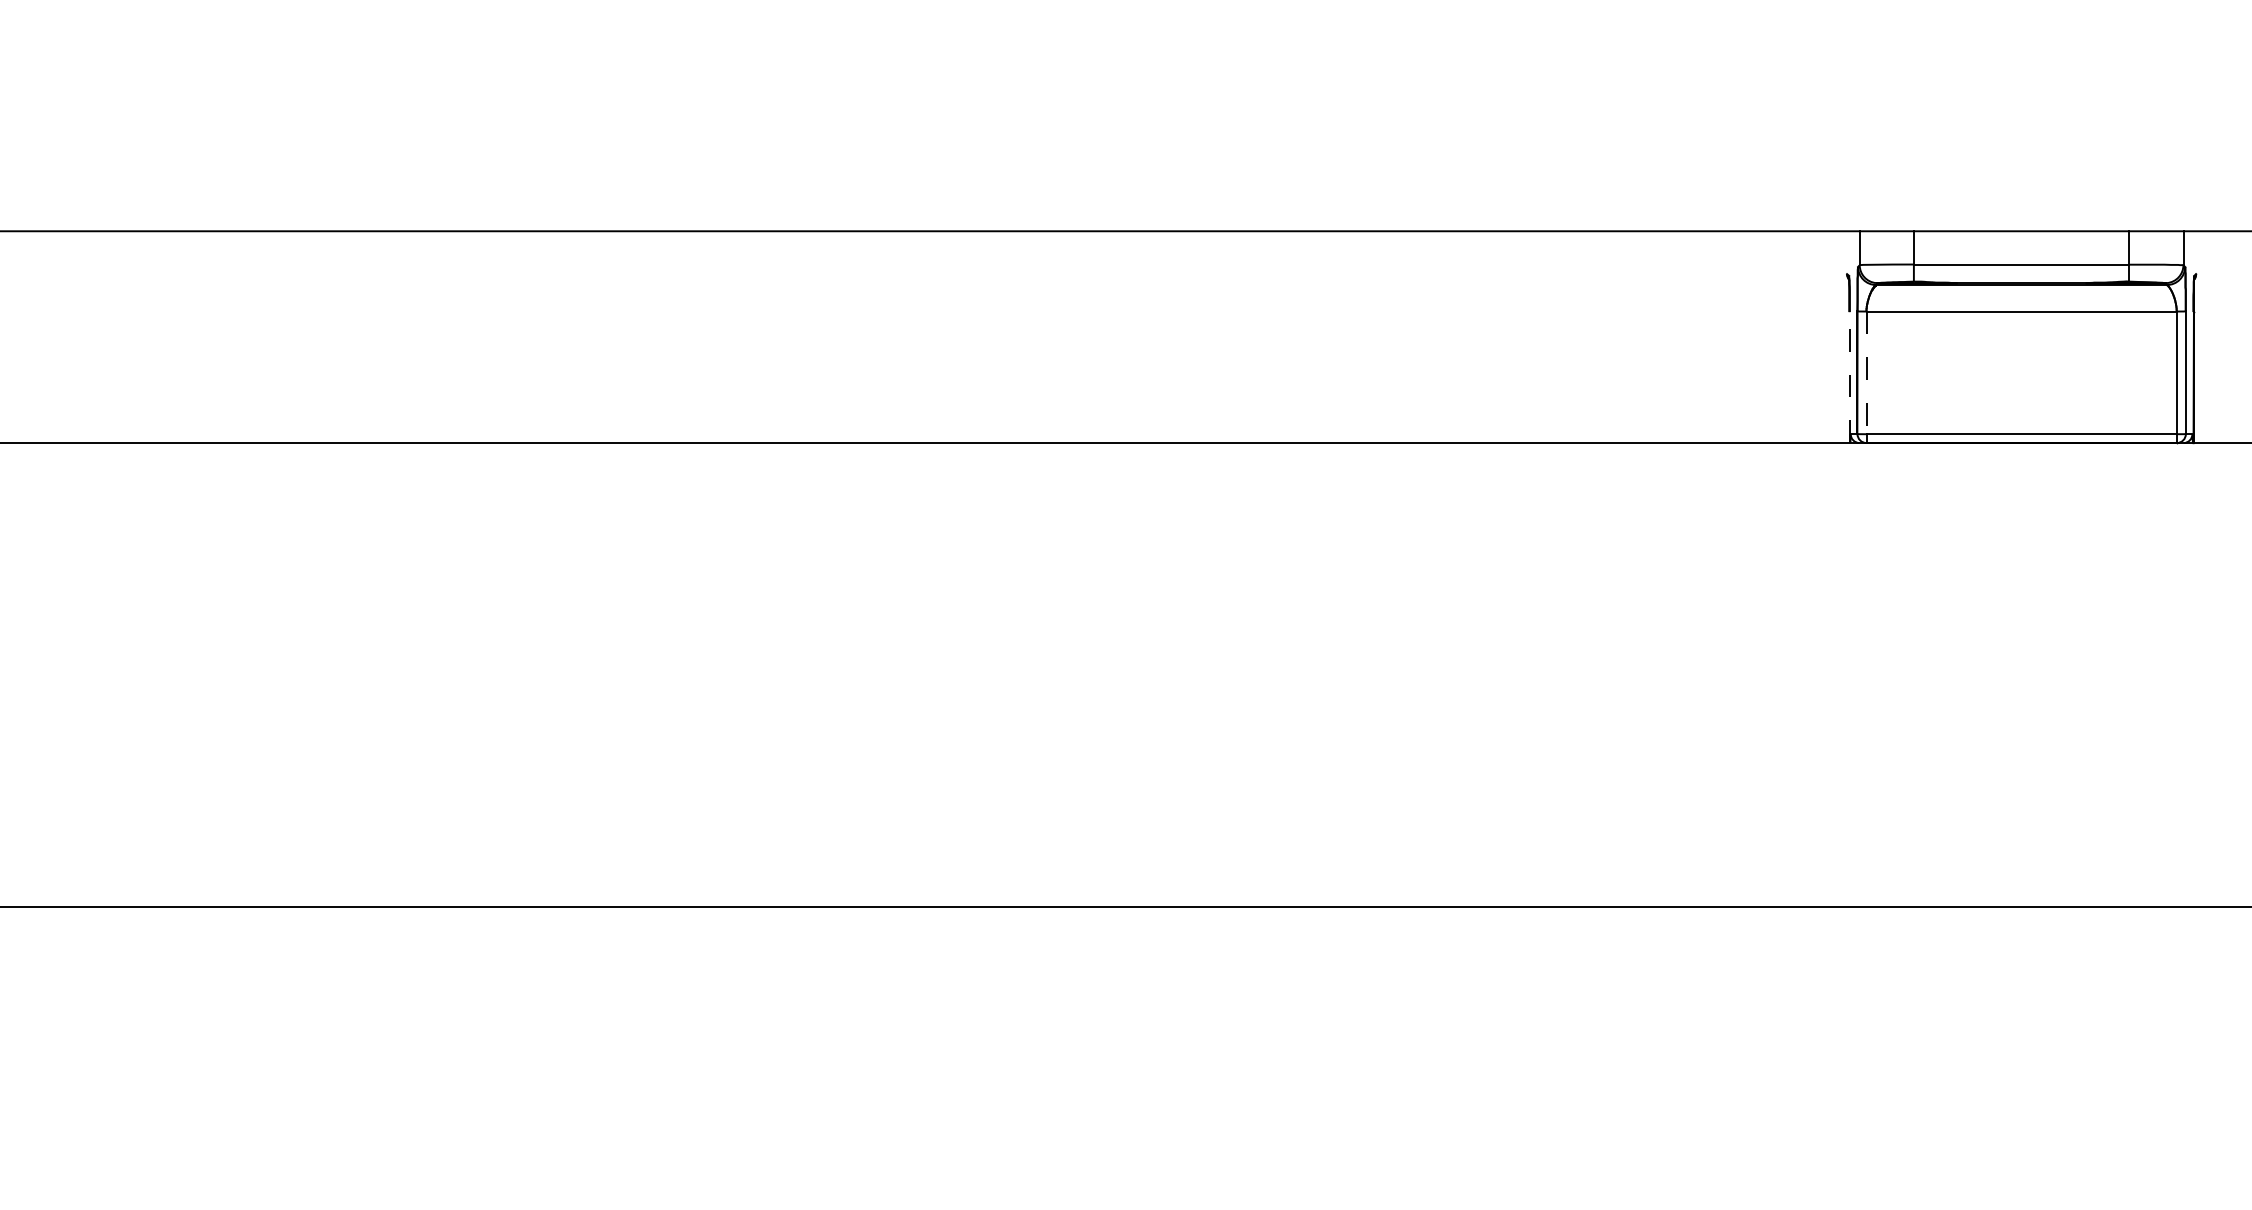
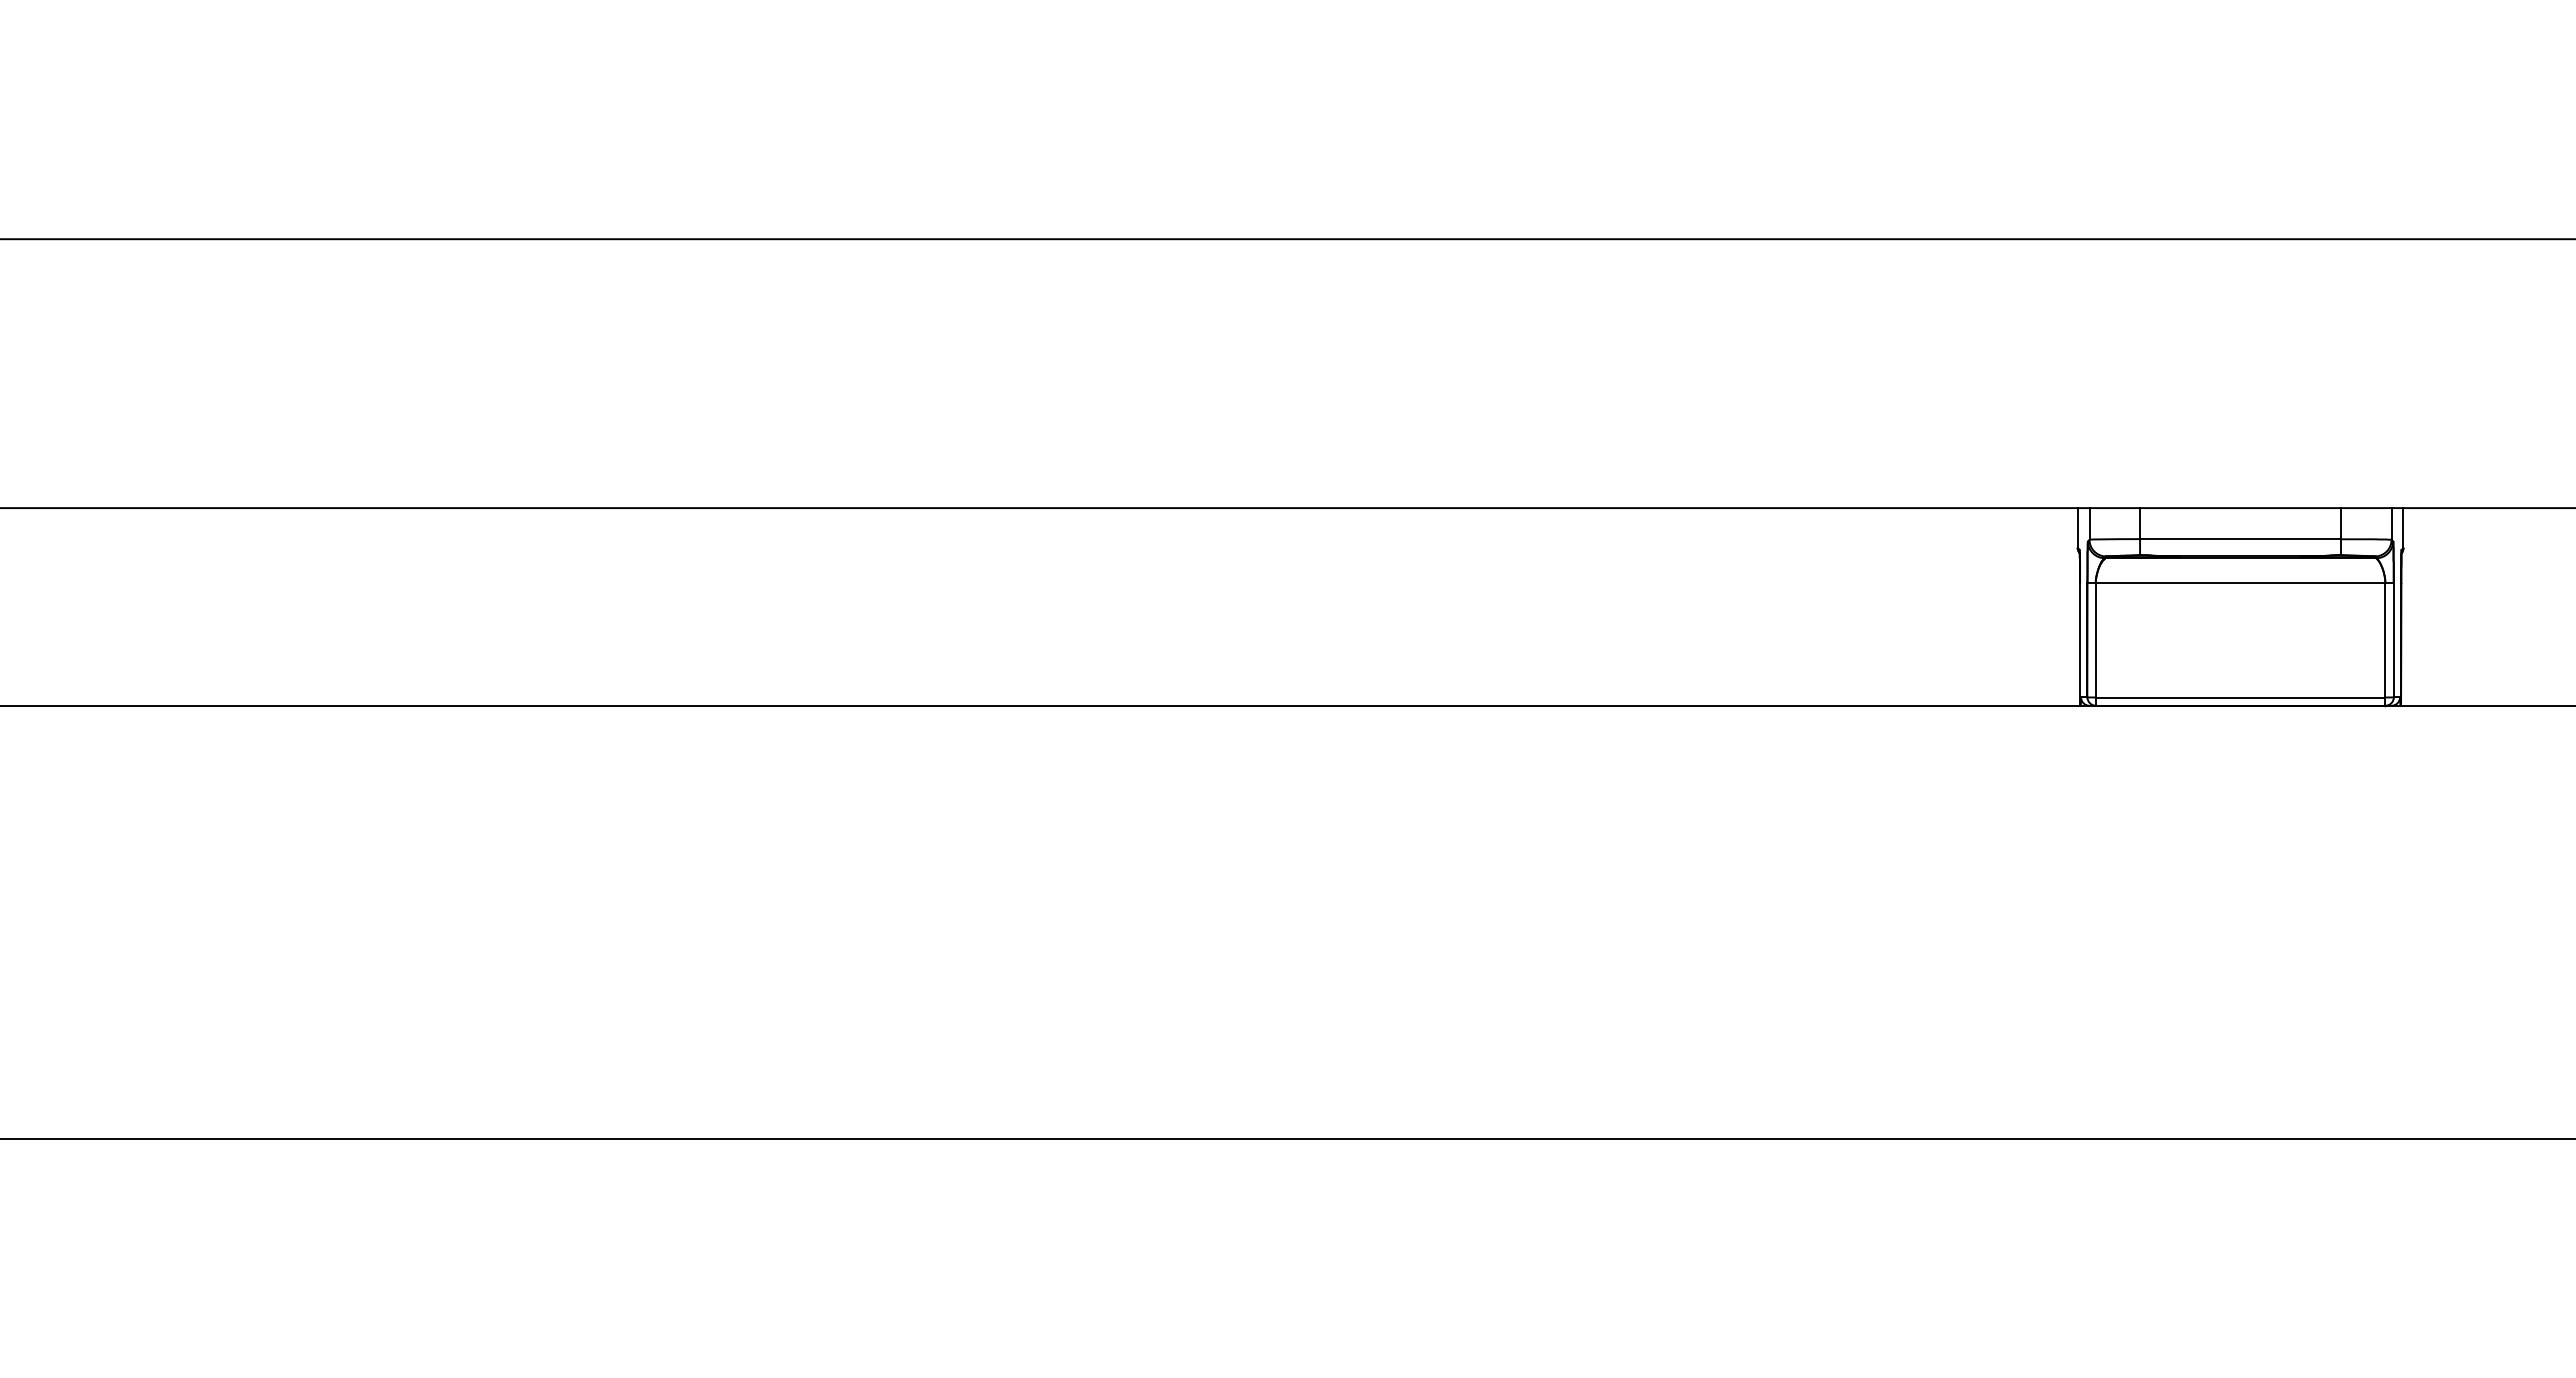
line: (1846, 253) -> (2077, 528), added
line: (2196, 253) -> (2403, 528), added
line: (1866, 373) -> (2095, 640), dashed -> solid
line: (1850, 377) -> (2080, 644), dashed -> solid

